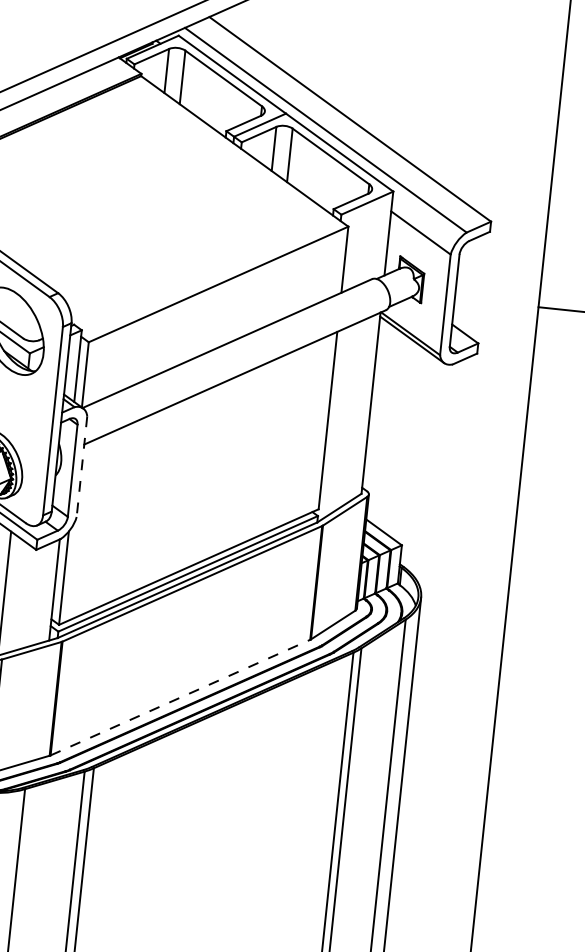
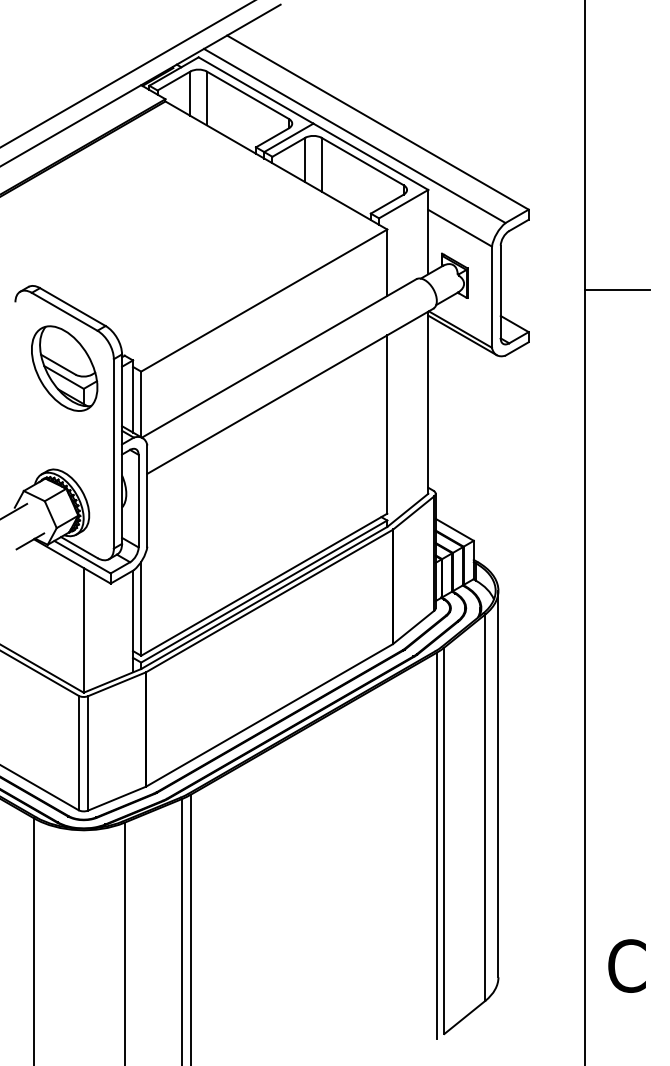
line: (81, 467) -> (147, 496), dashed -> solid
line: (180, 697) -> (269, 715), dashed -> solid

